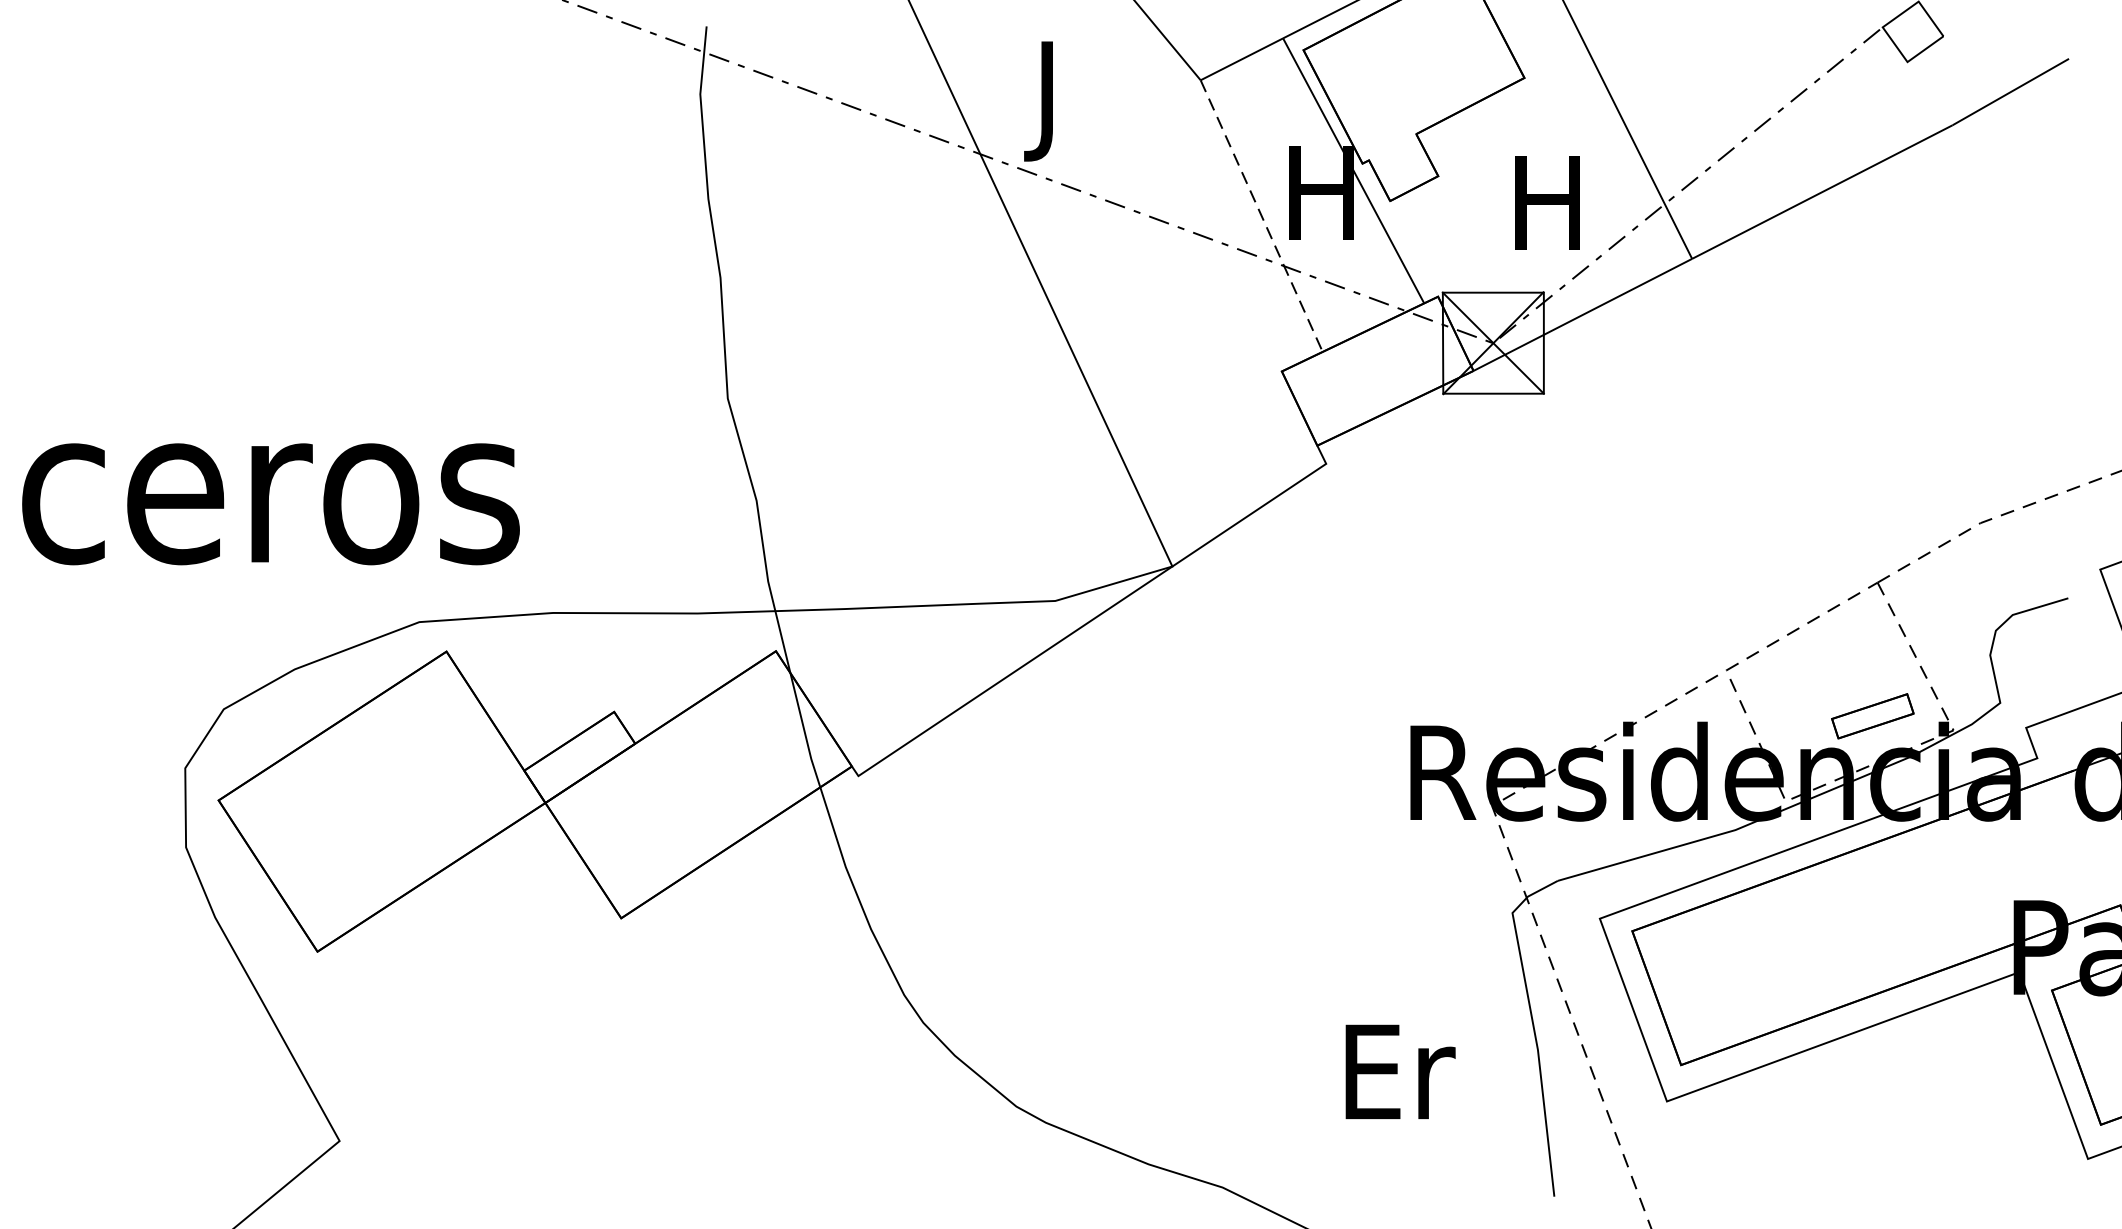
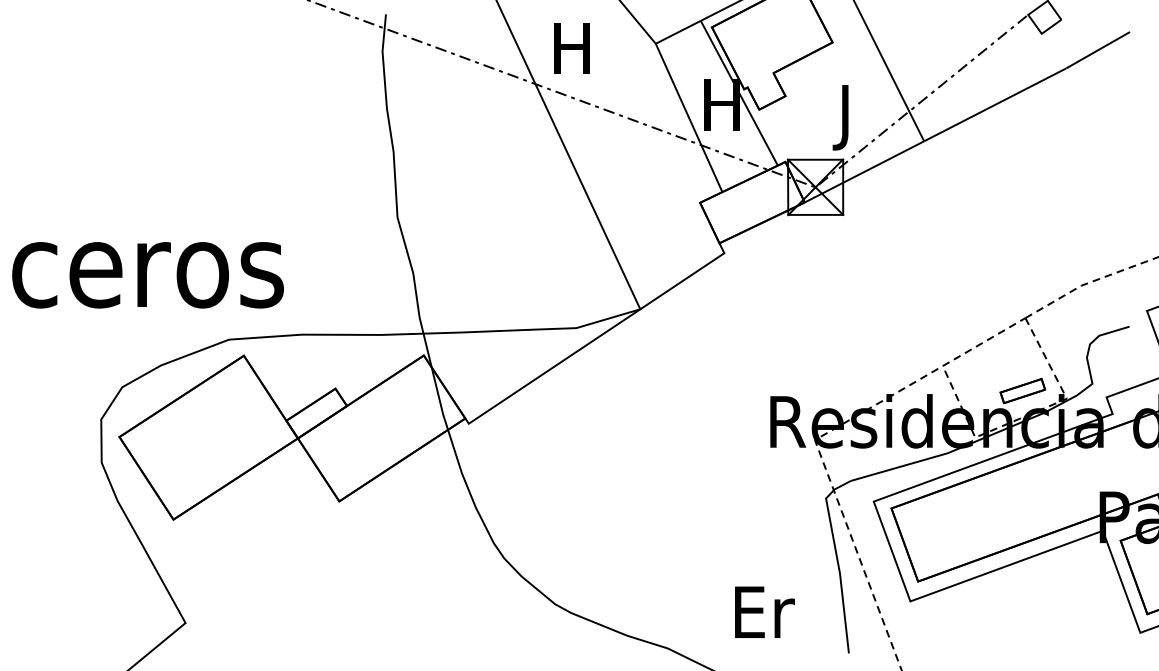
text: (1046, 101) -> (571, 55), J -> H
text: (1548, 215) -> (845, 117), H -> J
line: (1262, 217) -> (689, 118), dashed -> solid
text: (1399, 1070) -> (764, 611), moved

